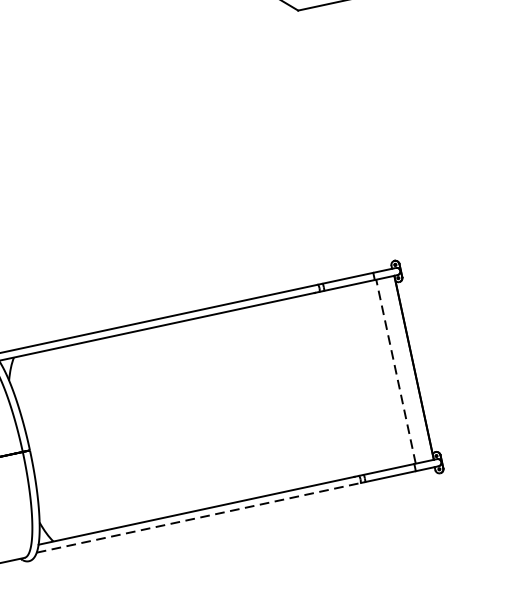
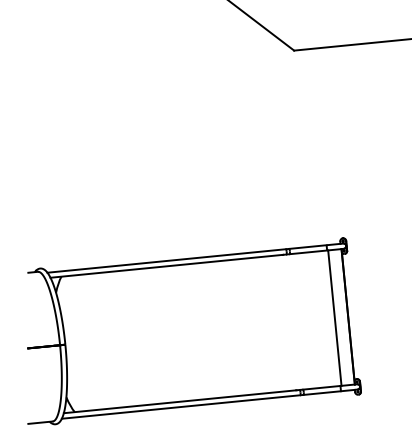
line: (395, 370) -> (334, 317), dashed -> solid
line: (197, 518) -> (180, 407), dashed -> solid

